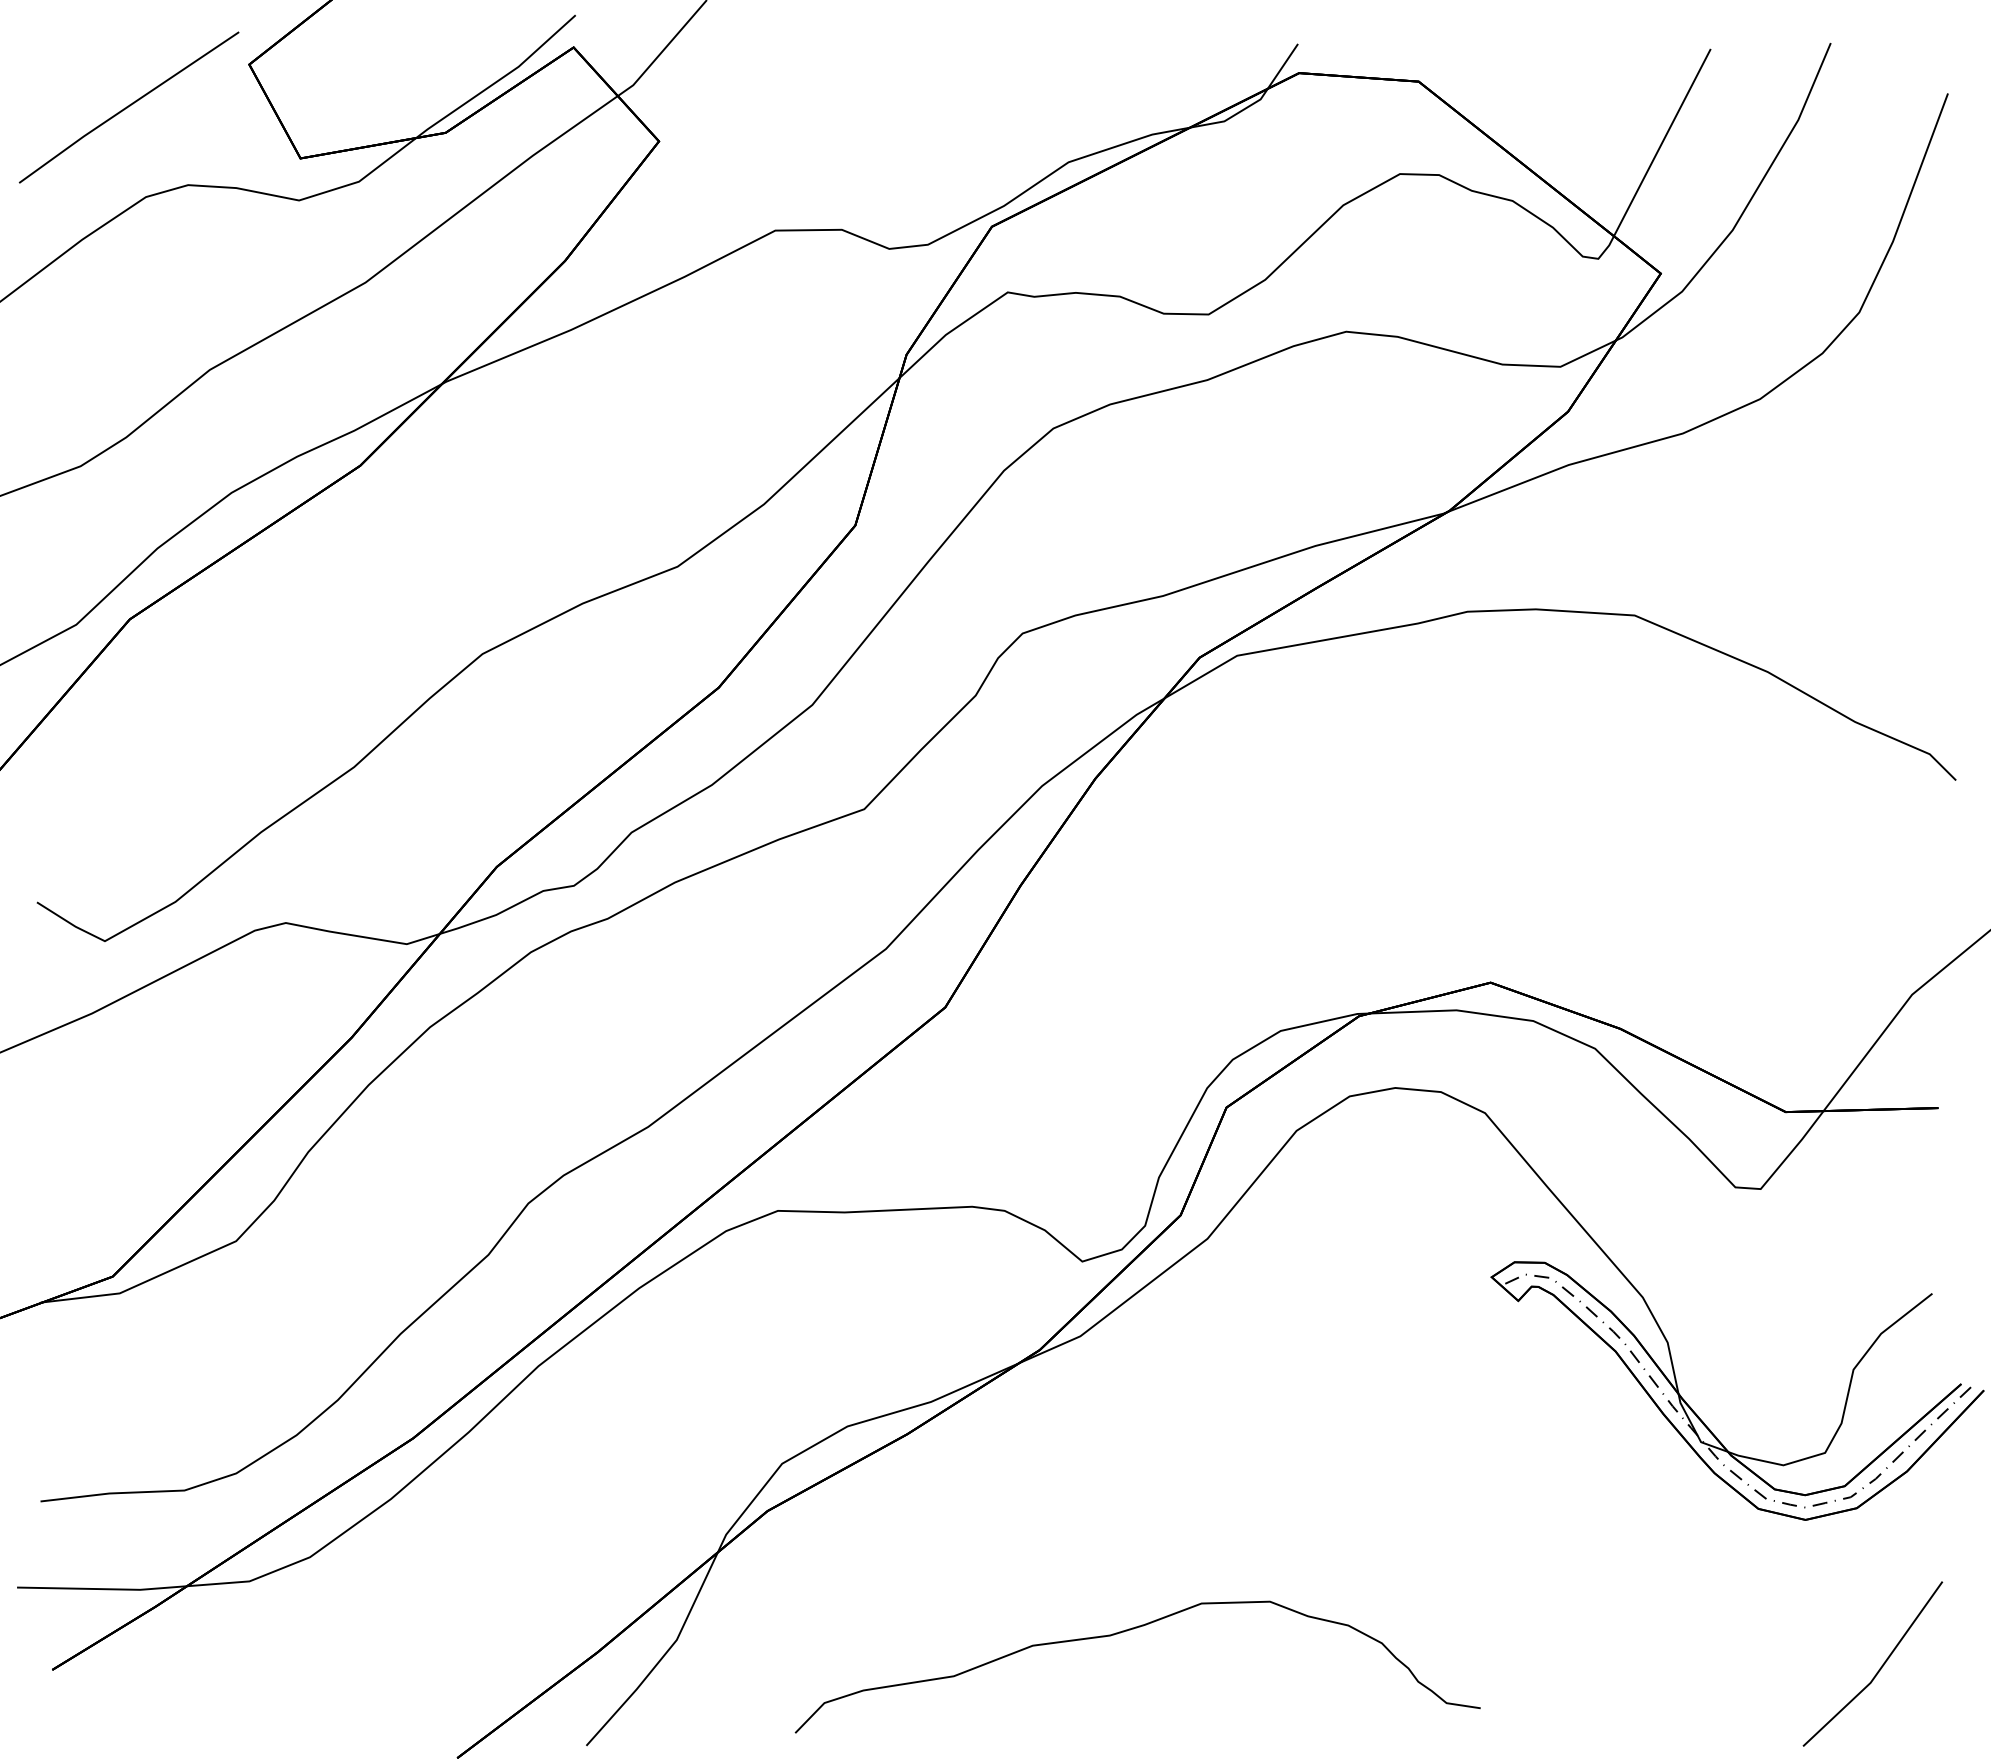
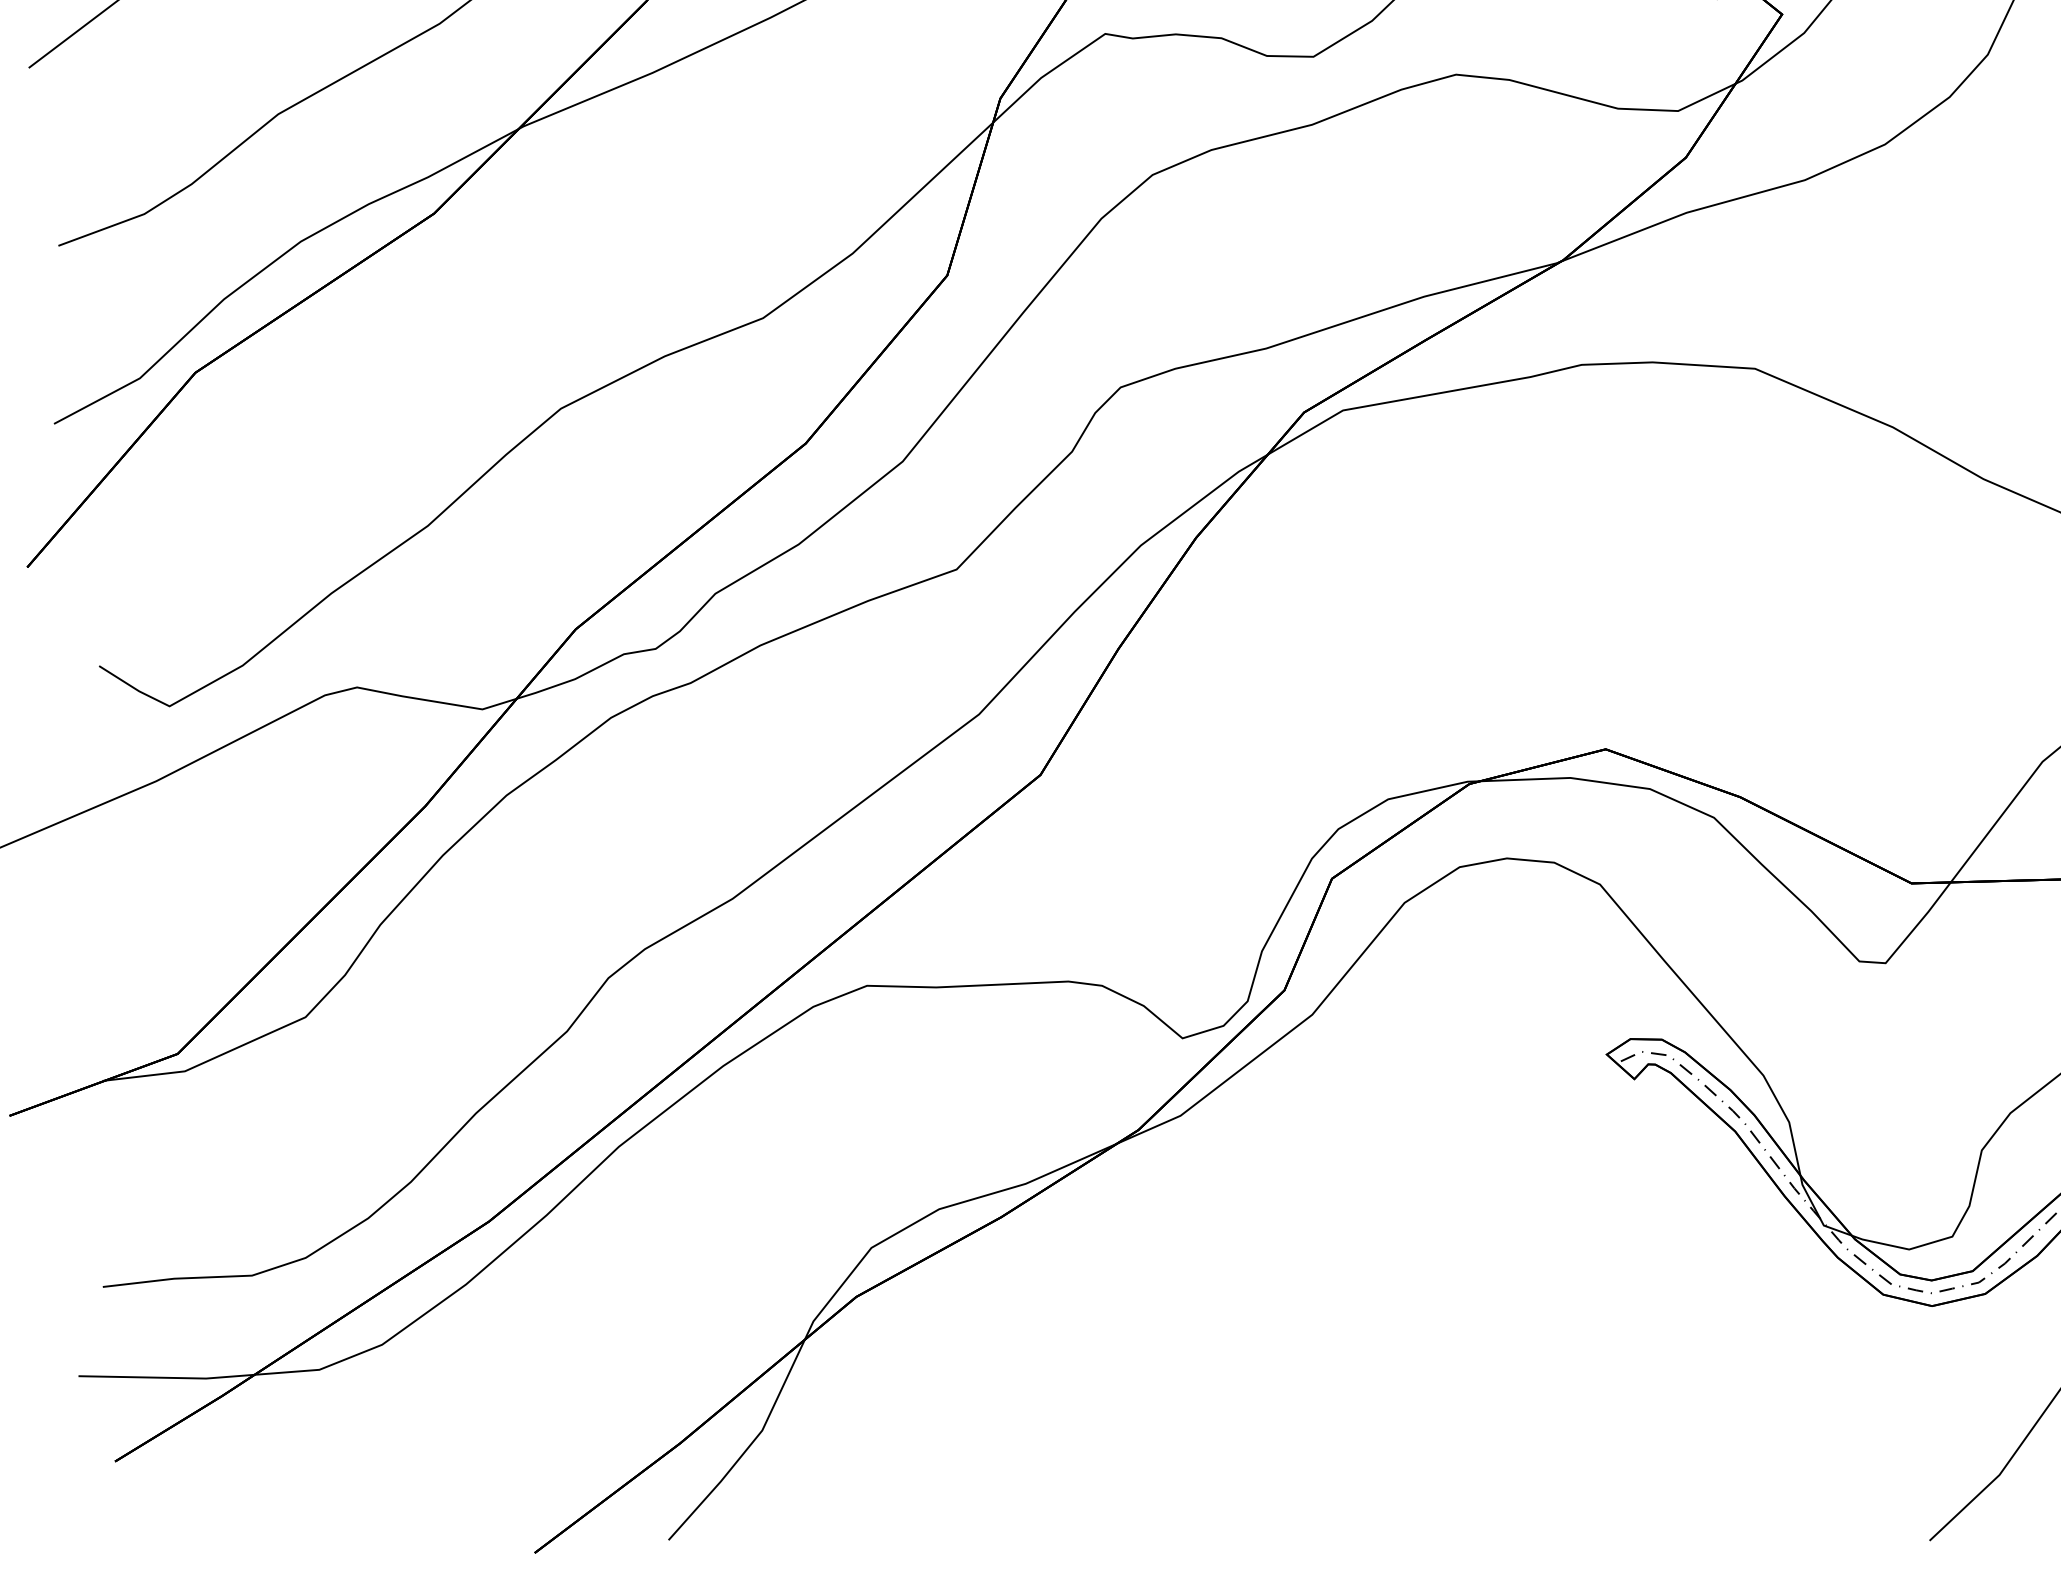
curve: (1127, 1631) -> (1229, 1421), removed

